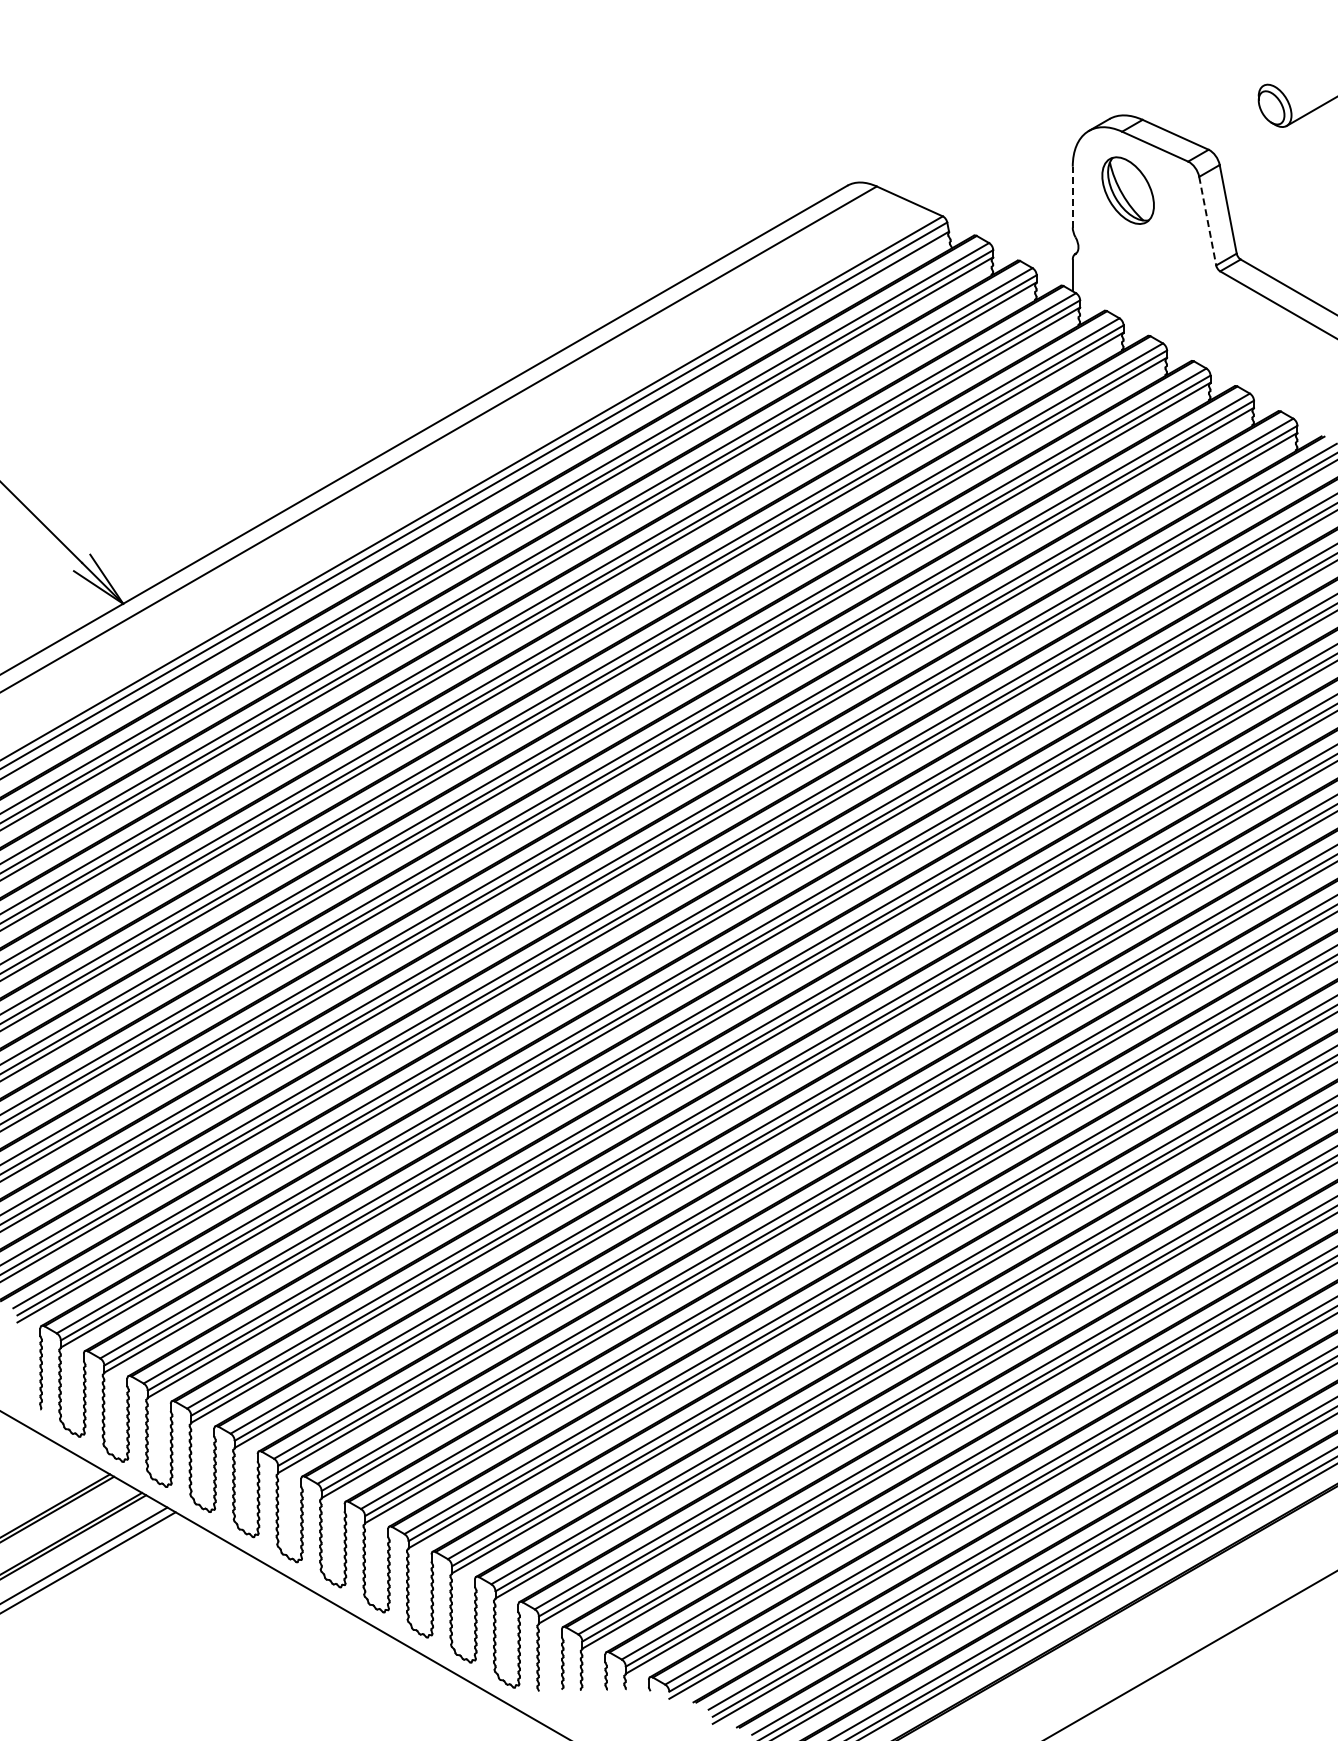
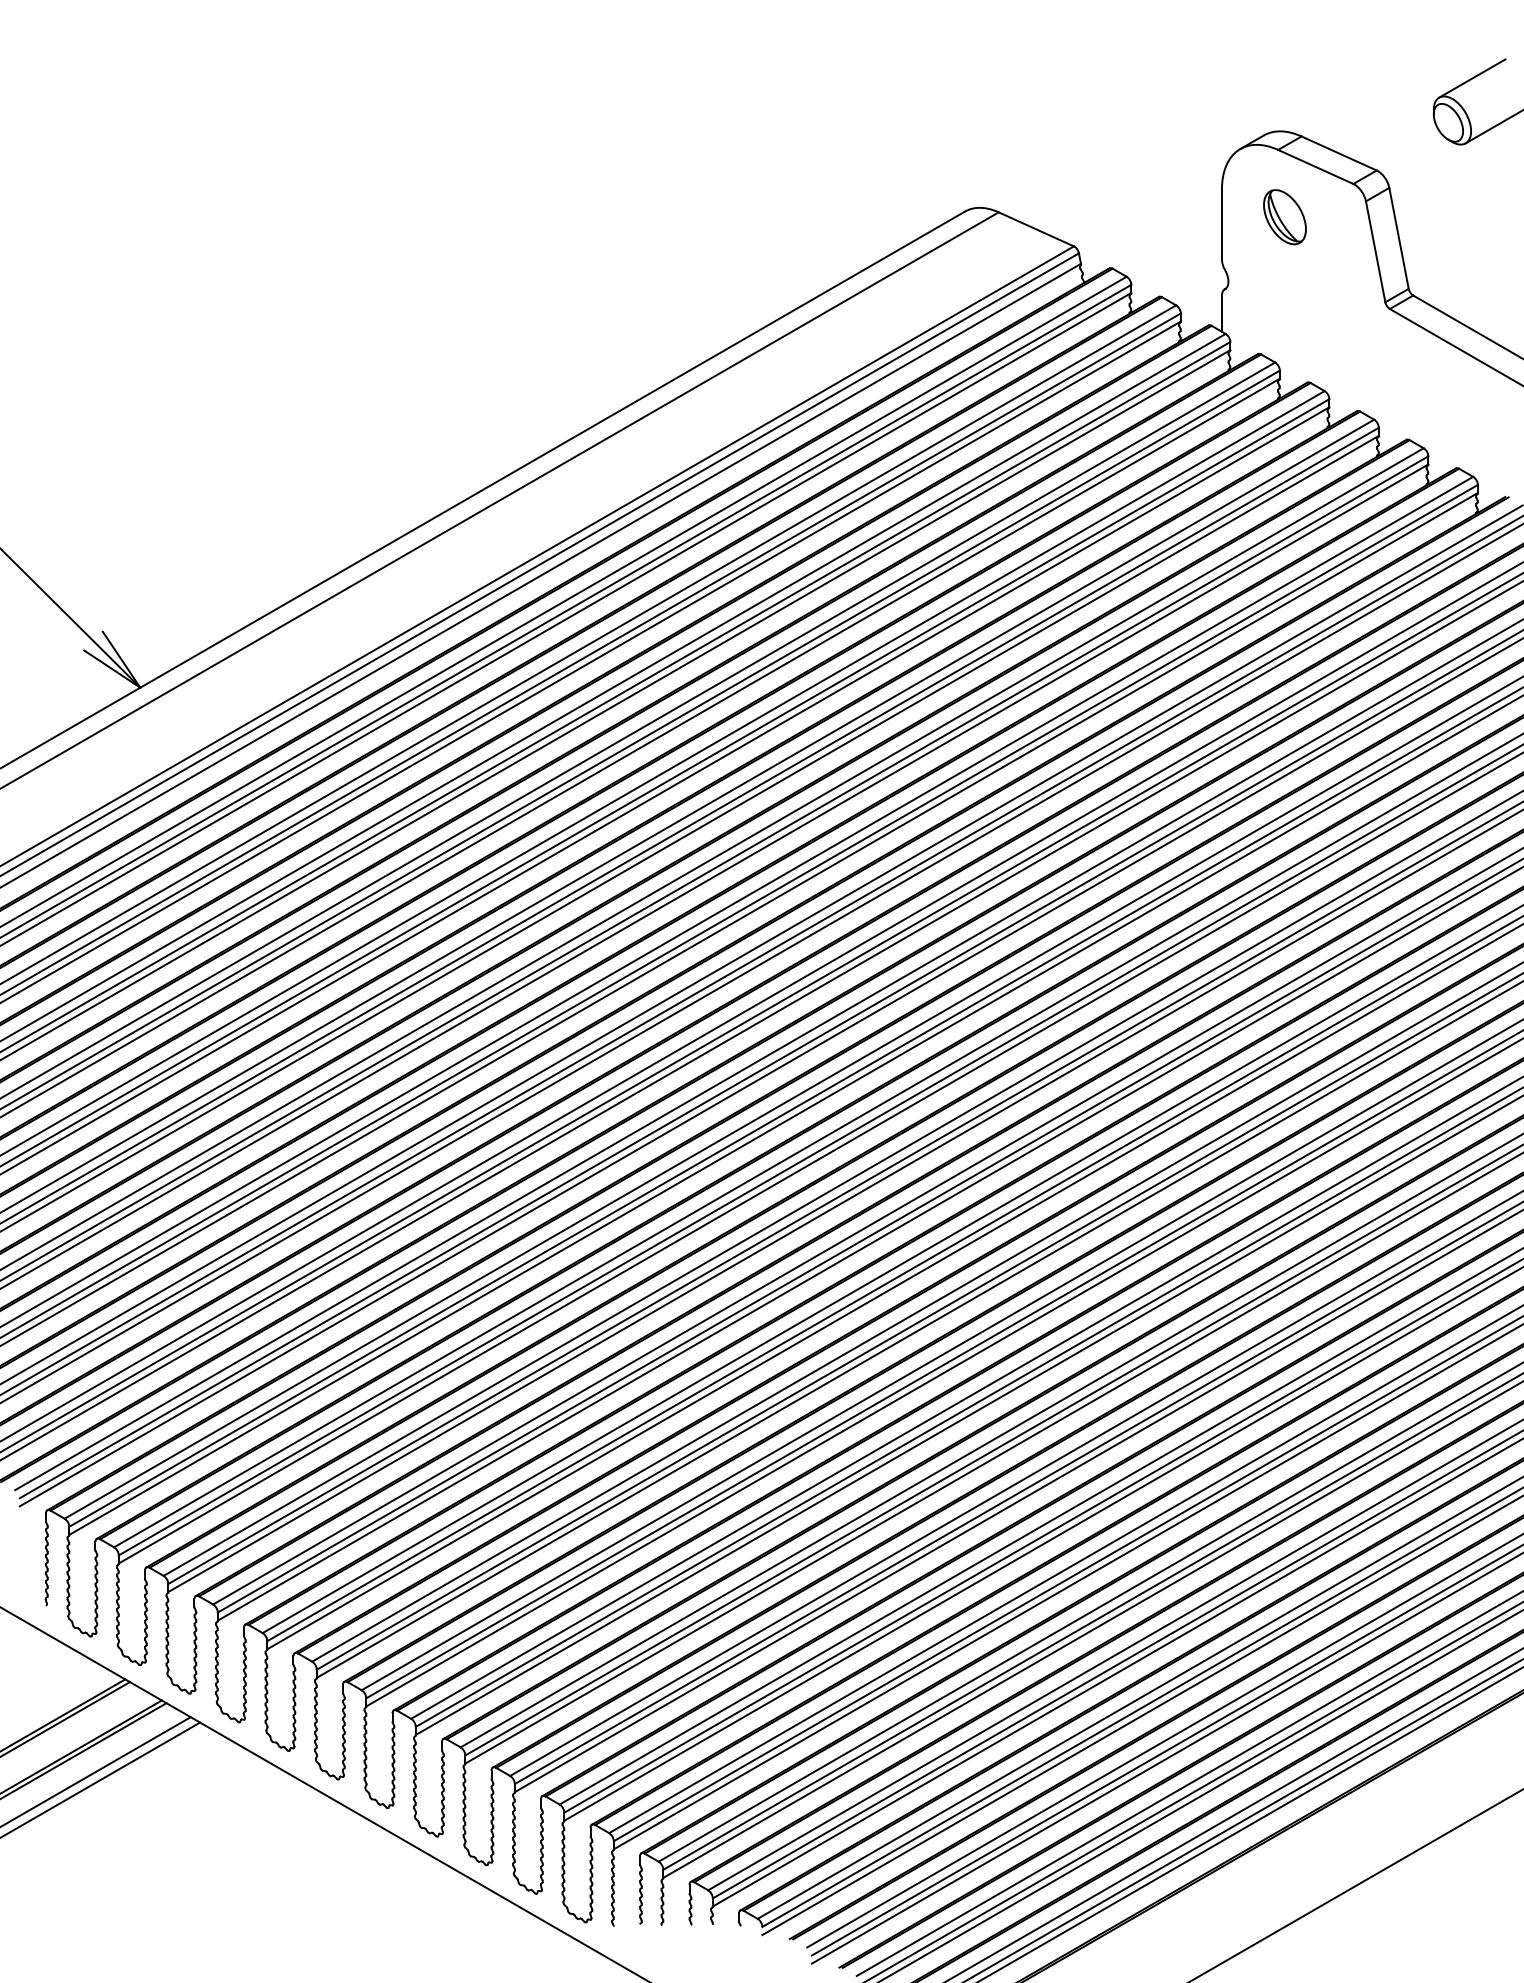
line: (1292, 68) -> (1472, 77), added
part: (1127, 190) -> (1284, 216), size x0.71
line: (1072, 196) -> (1221, 223), dashed -> solid
line: (1207, 221) -> (1375, 252), dashed -> solid

